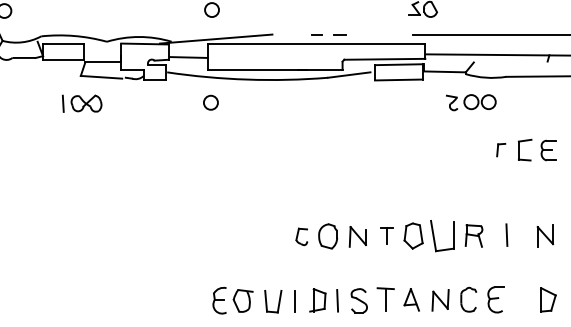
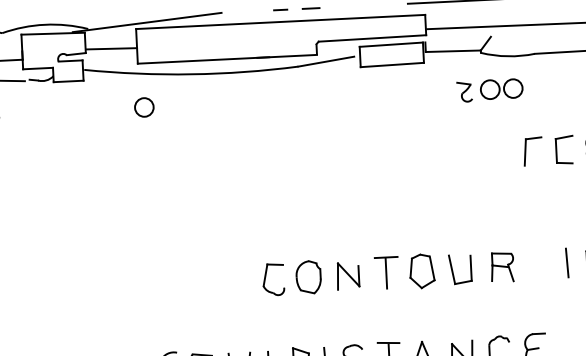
part: (500, 149) -> (531, 150), size x1.67
line: (506, 234) -> (566, 262), moved
part: (387, 235) -> (387, 272), size x1.43
part: (442, 235) -> (460, 268), size x0.71
part: (301, 236) -> (273, 279), size x1.43

